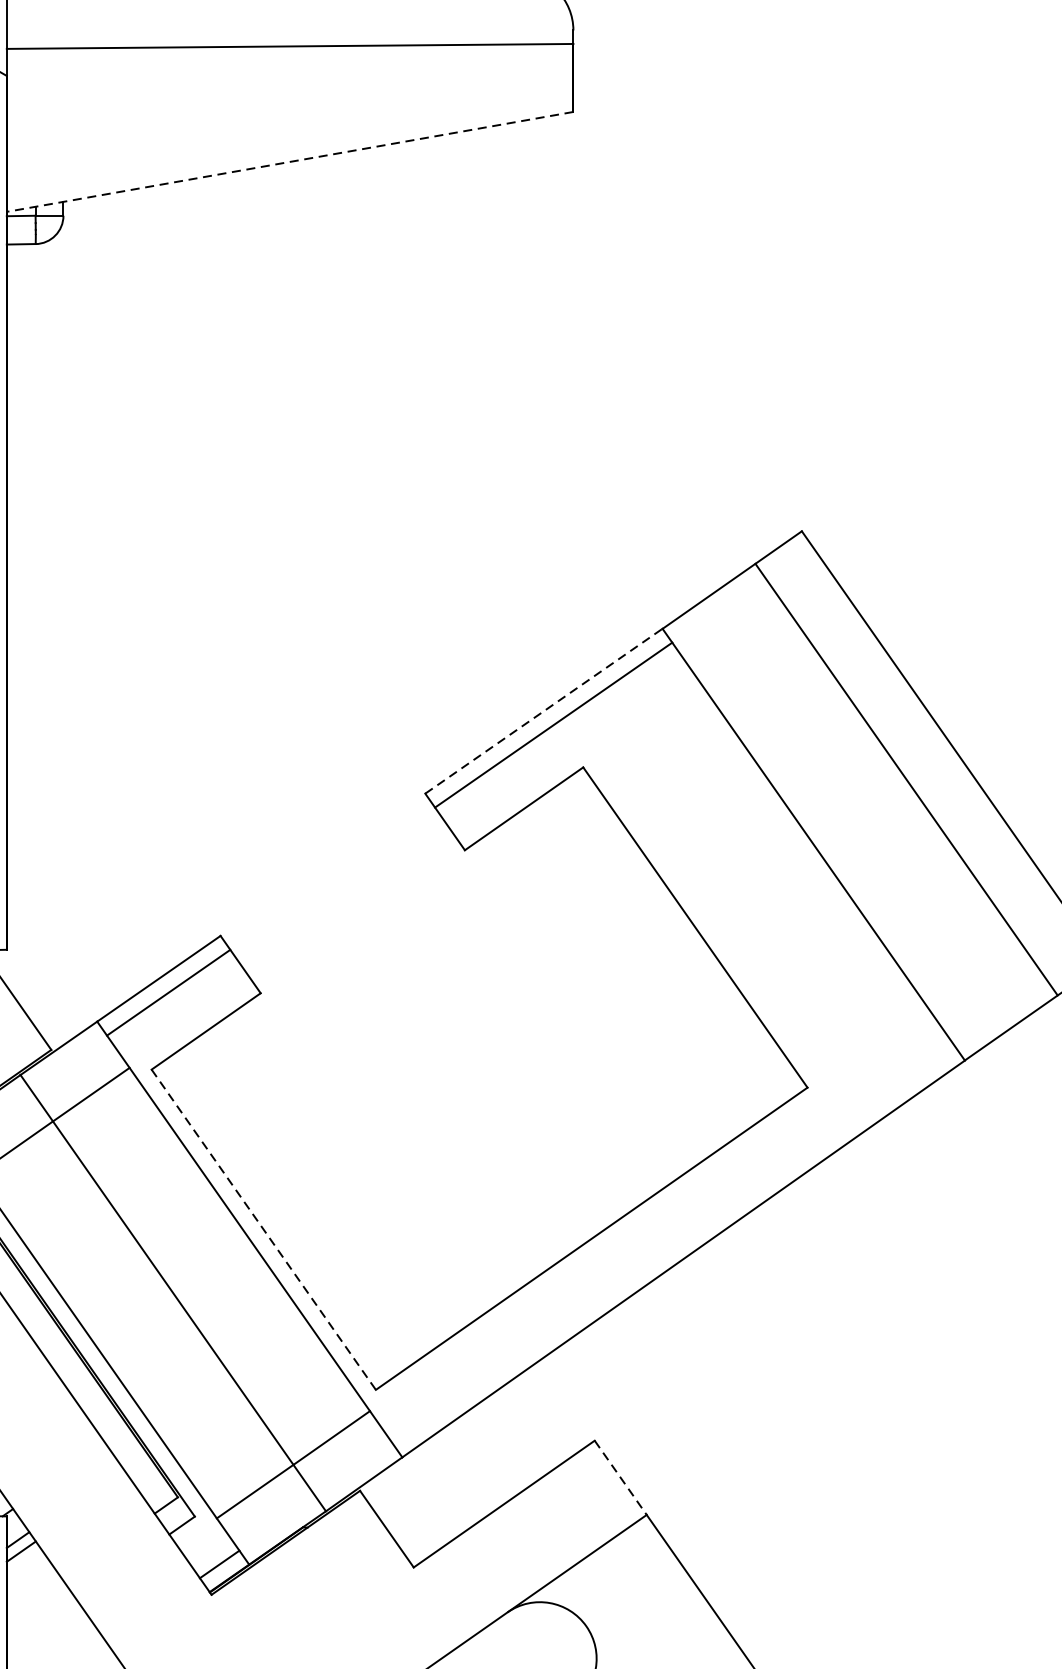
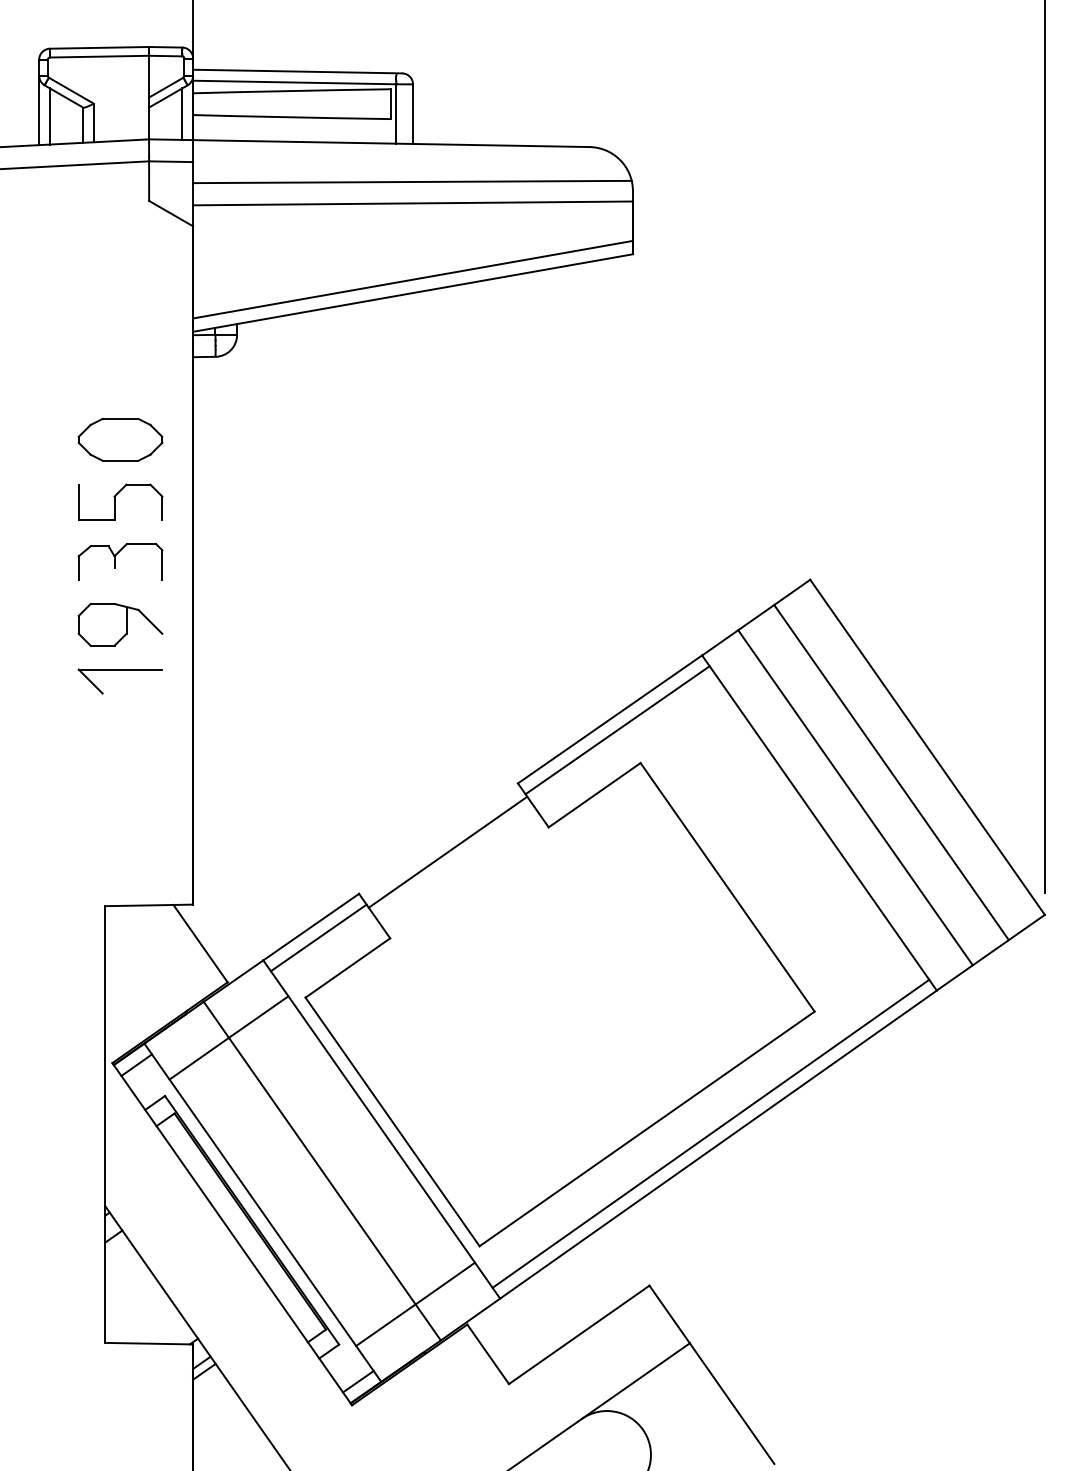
line: (289, 18) -> (412, 181), added
line: (289, 144) -> (412, 279), added
line: (289, 162) -> (412, 293), dashed -> solid
line: (544, 711) -> (610, 719), dashed -> solid
line: (860, 811) -> (855, 797), added
line: (334, 881) -> (447, 851), added
line: (263, 1229) -> (392, 1121), dashed -> solid
line: (673, 1244) -> (710, 1133), added
line: (620, 1477) -> (669, 1314), dashed -> solid

